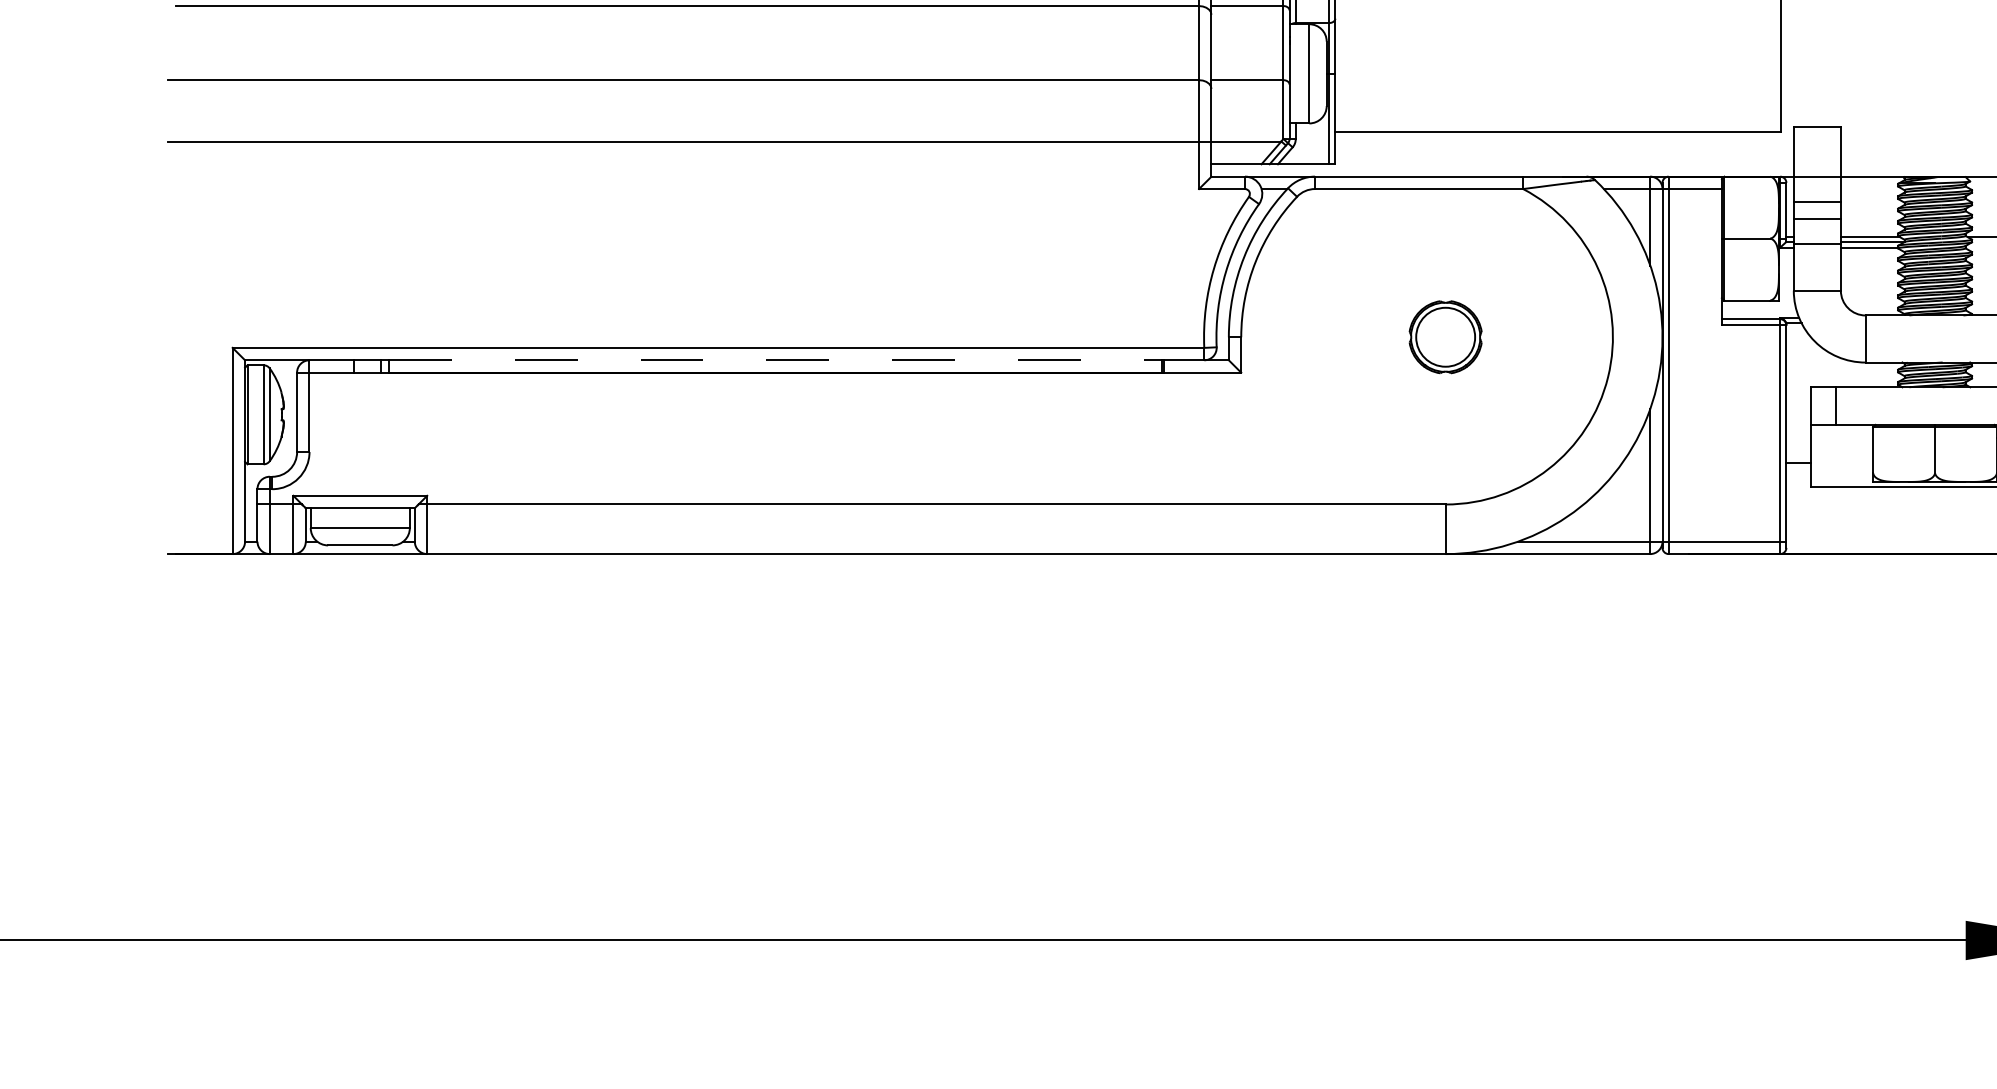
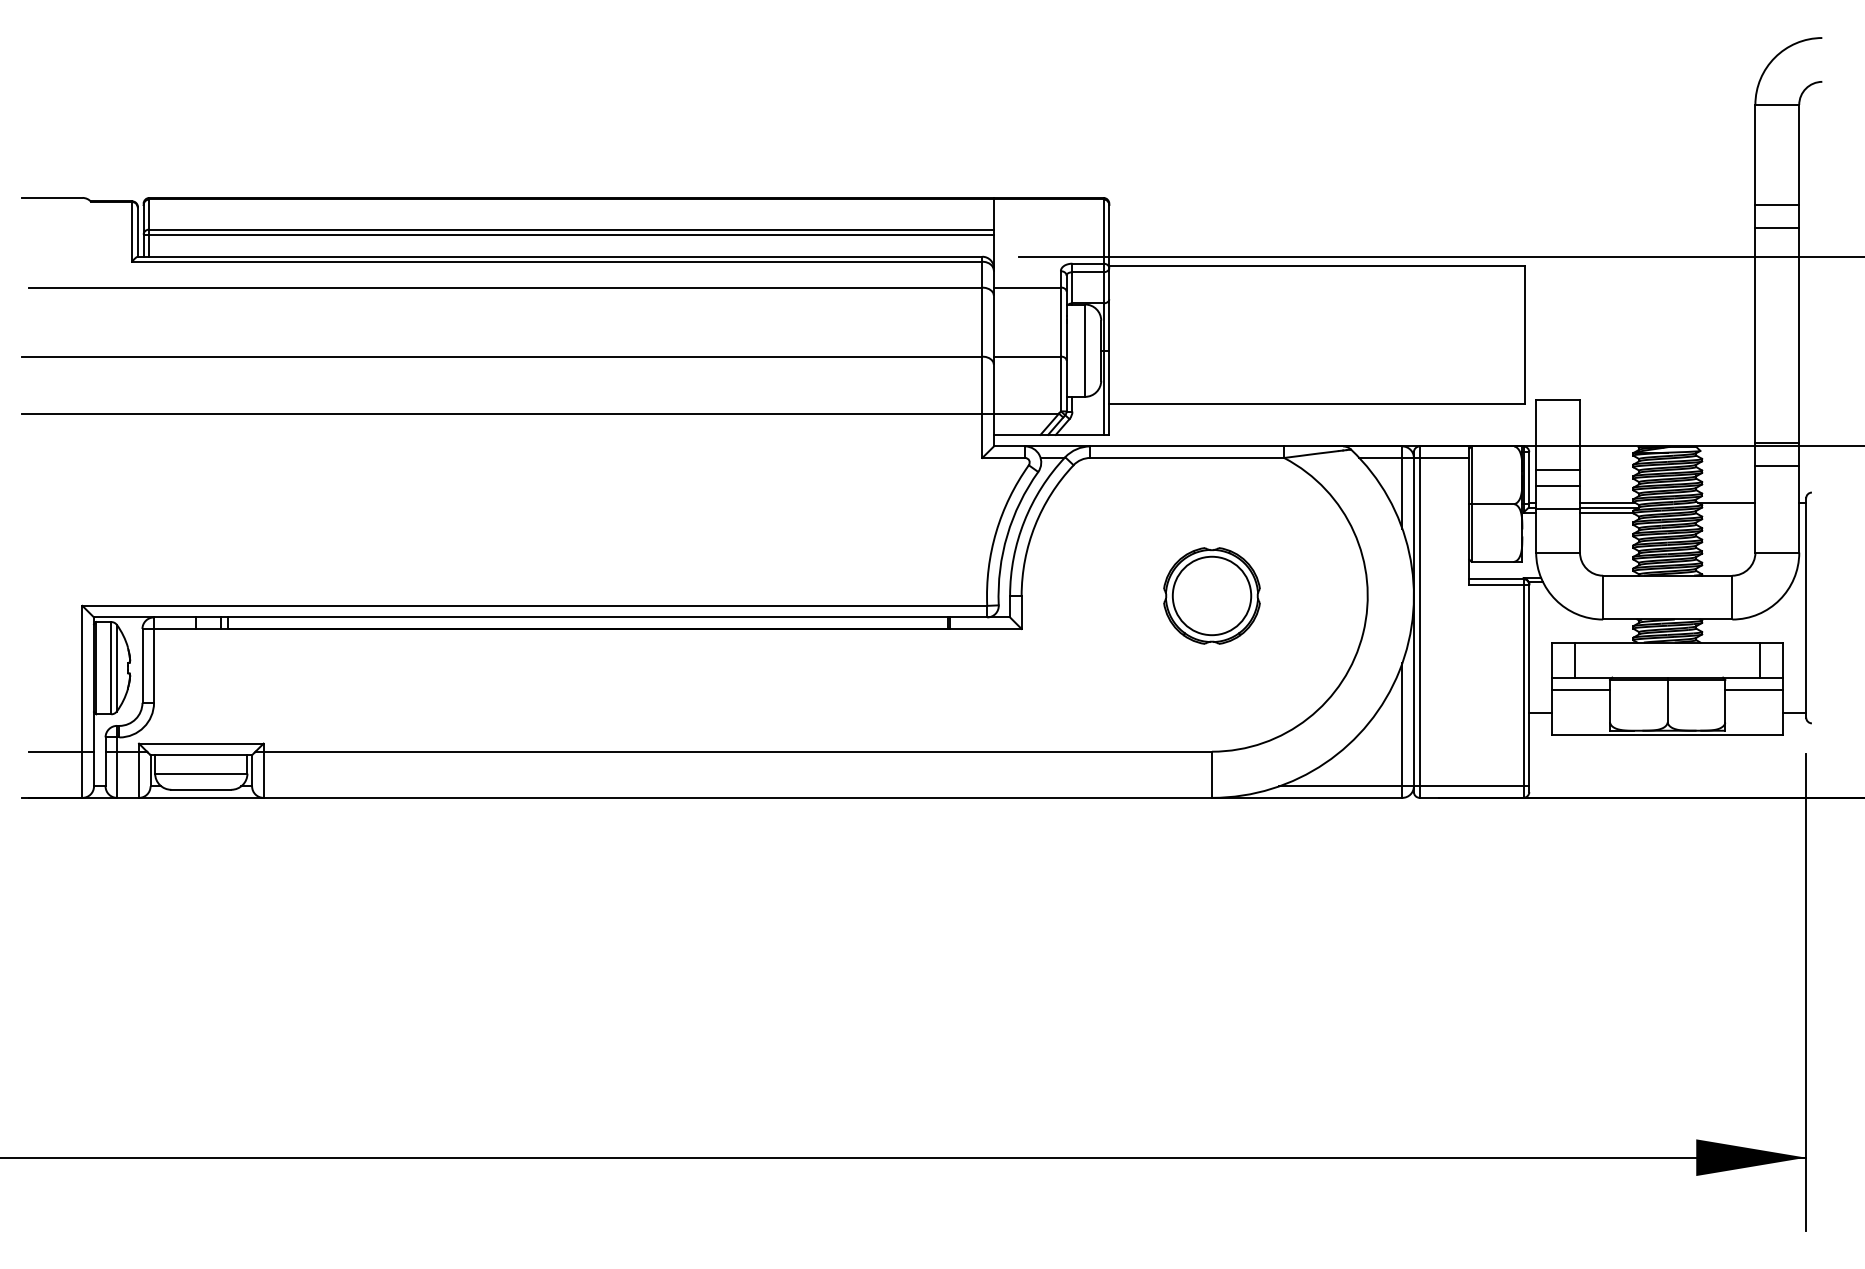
part: (1445, 336) -> (1211, 595), size x1.43
line: (775, 360) -> (587, 617), dashed -> solid
line: (1842, 438) -> (1581, 690), added
line: (210, 504) -> (61, 751), added

